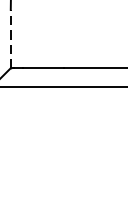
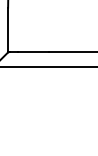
line: (11, 38) -> (8, 29), dashed -> solid

